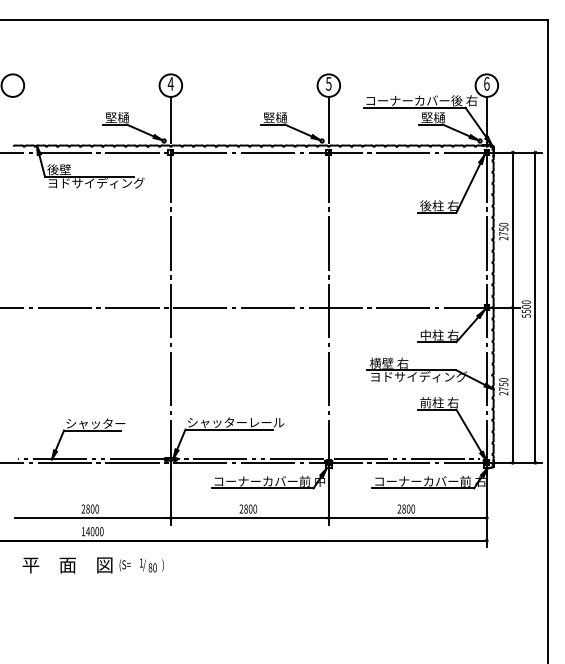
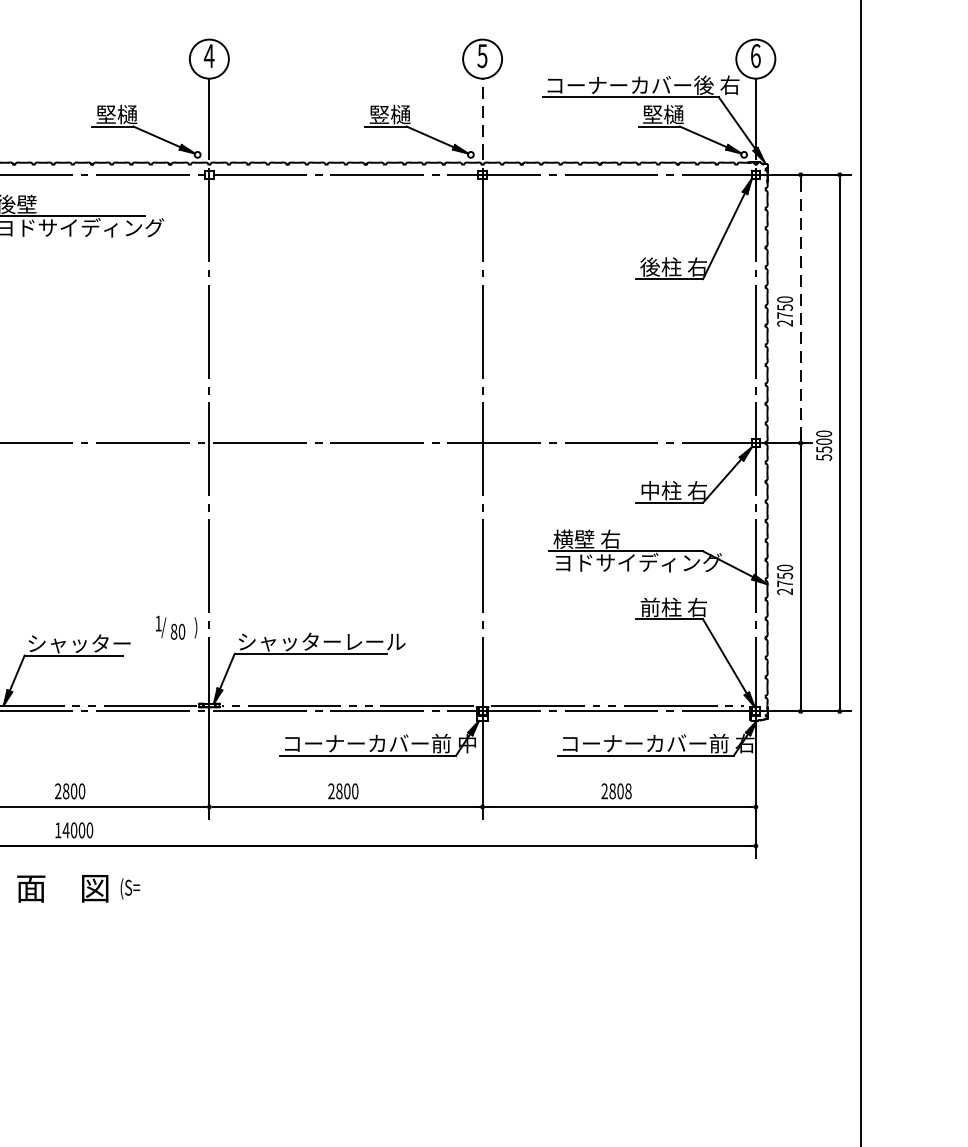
line: (328, 118) -> (481, 115), solid -> dashed
line: (512, 229) -> (800, 307), solid -> dashed
text: (413, 509) -> (628, 792), 2800 -> 2808
text: (151, 565) -> (175, 627), moved

